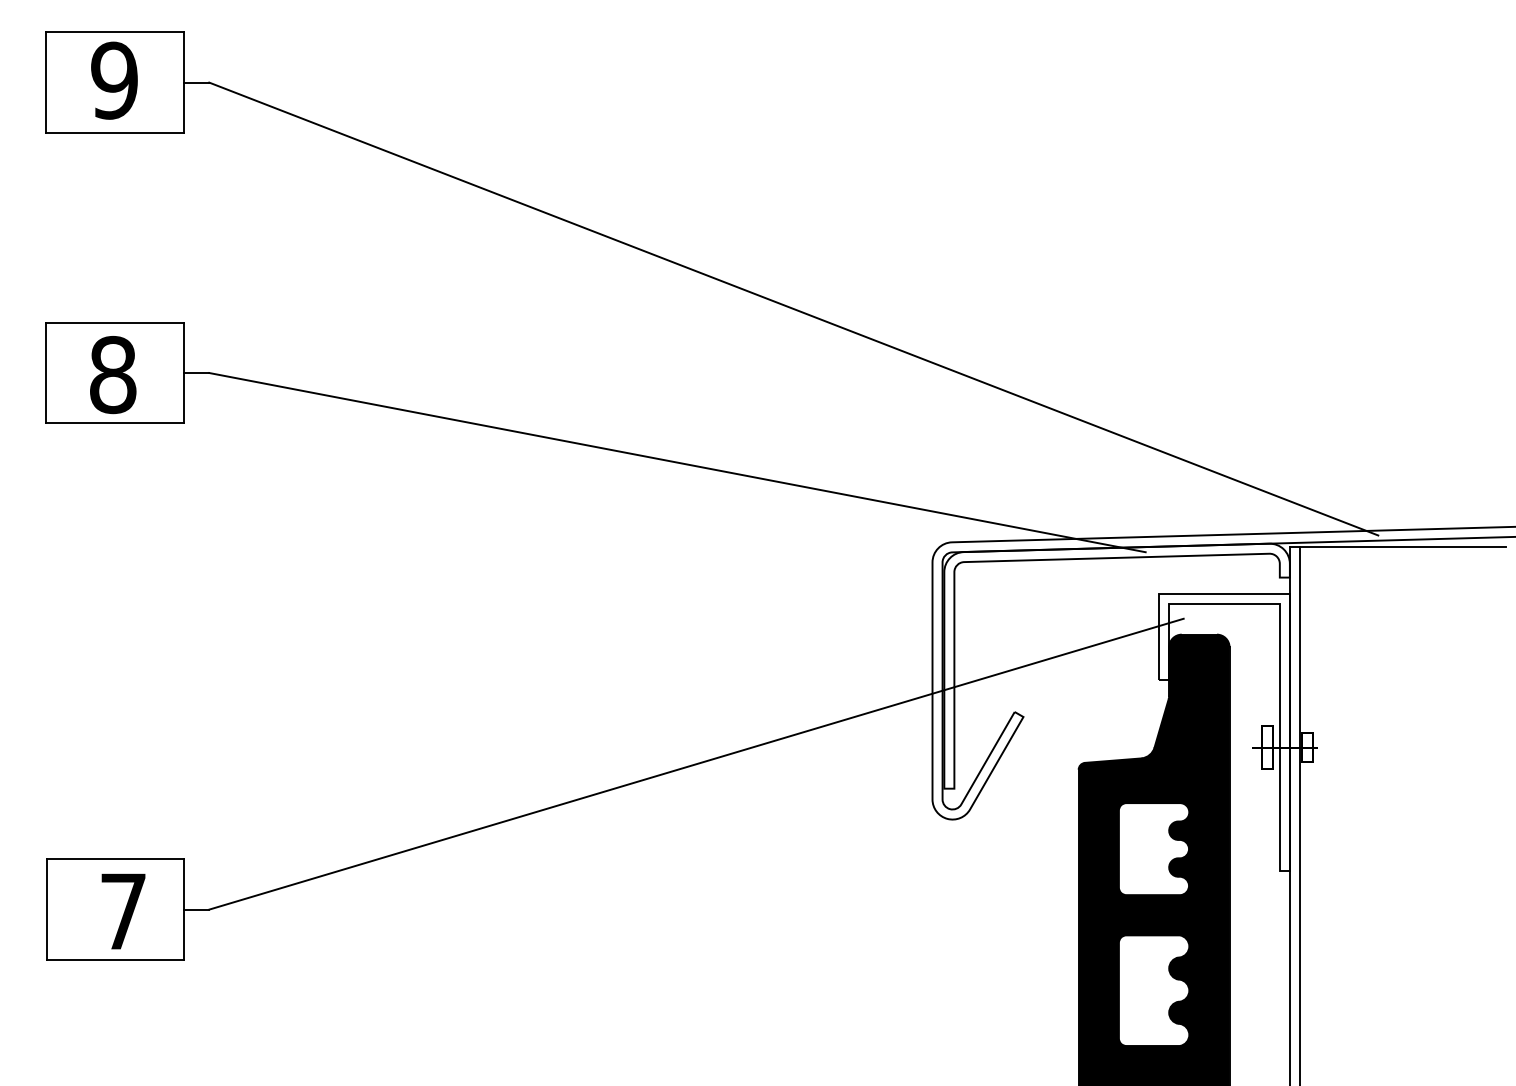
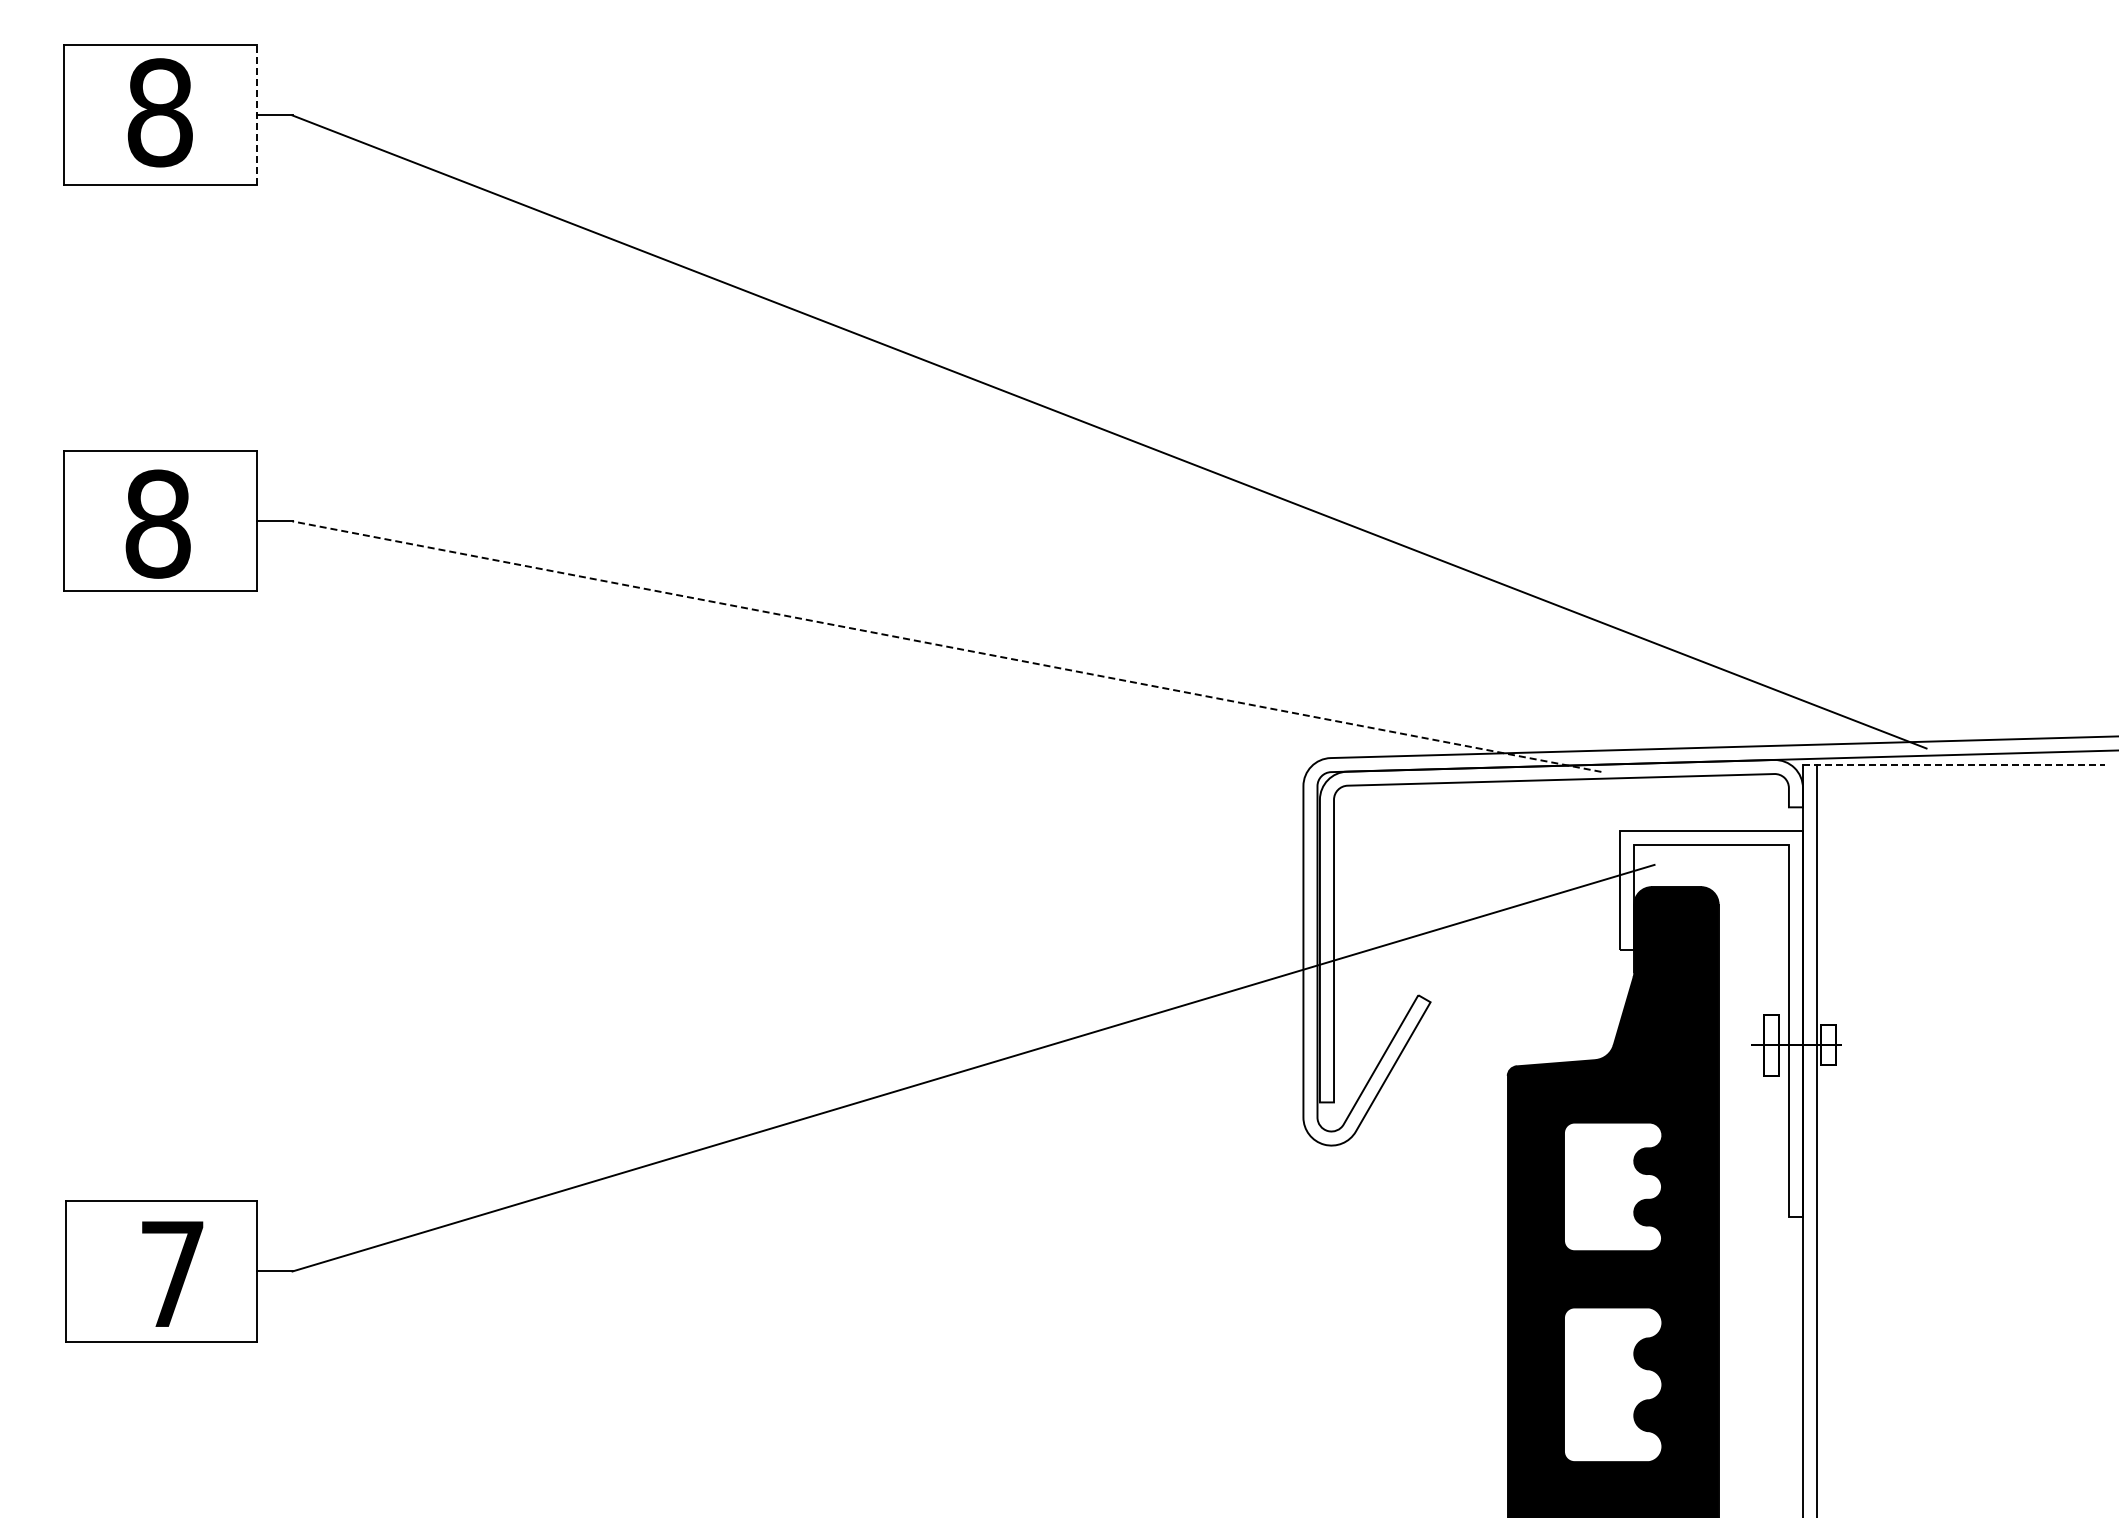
text: (114, 80) -> (159, 112), 9 -> 8
line: (184, 81) -> (257, 114), solid -> dashed
line: (677, 462) -> (946, 646), solid -> dashed
line: (1398, 546) -> (1954, 764), solid -> dashed

